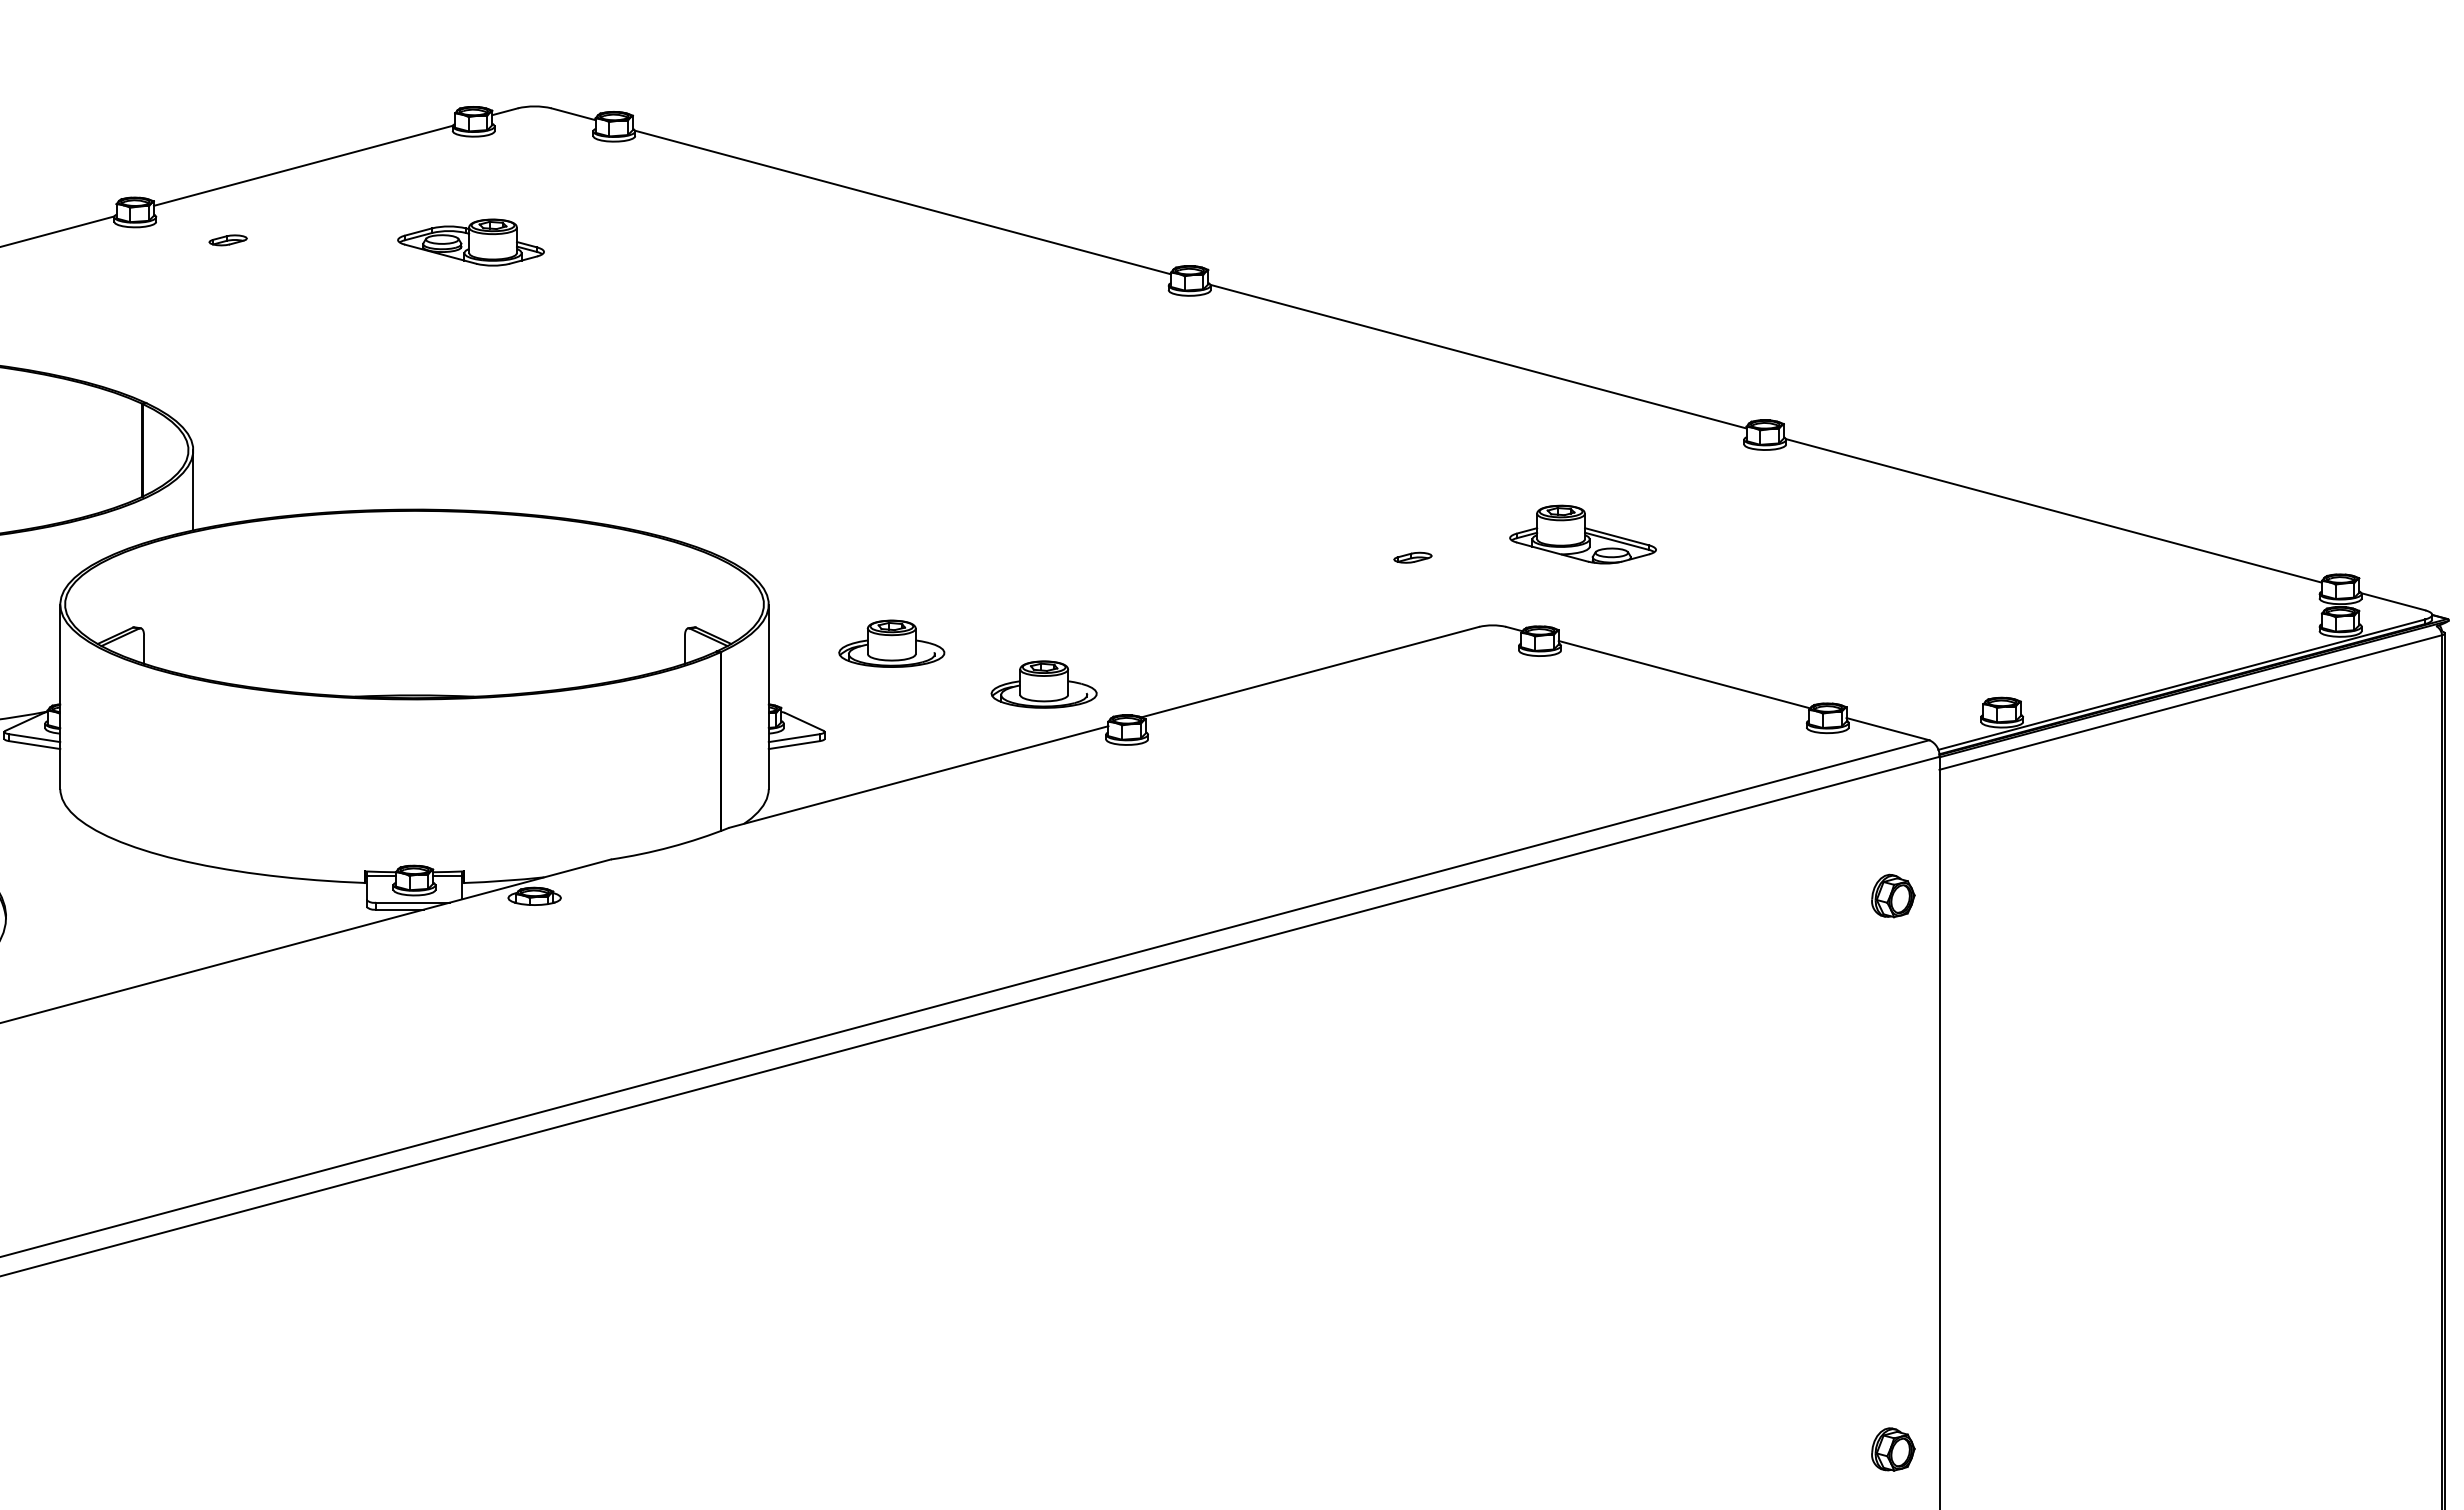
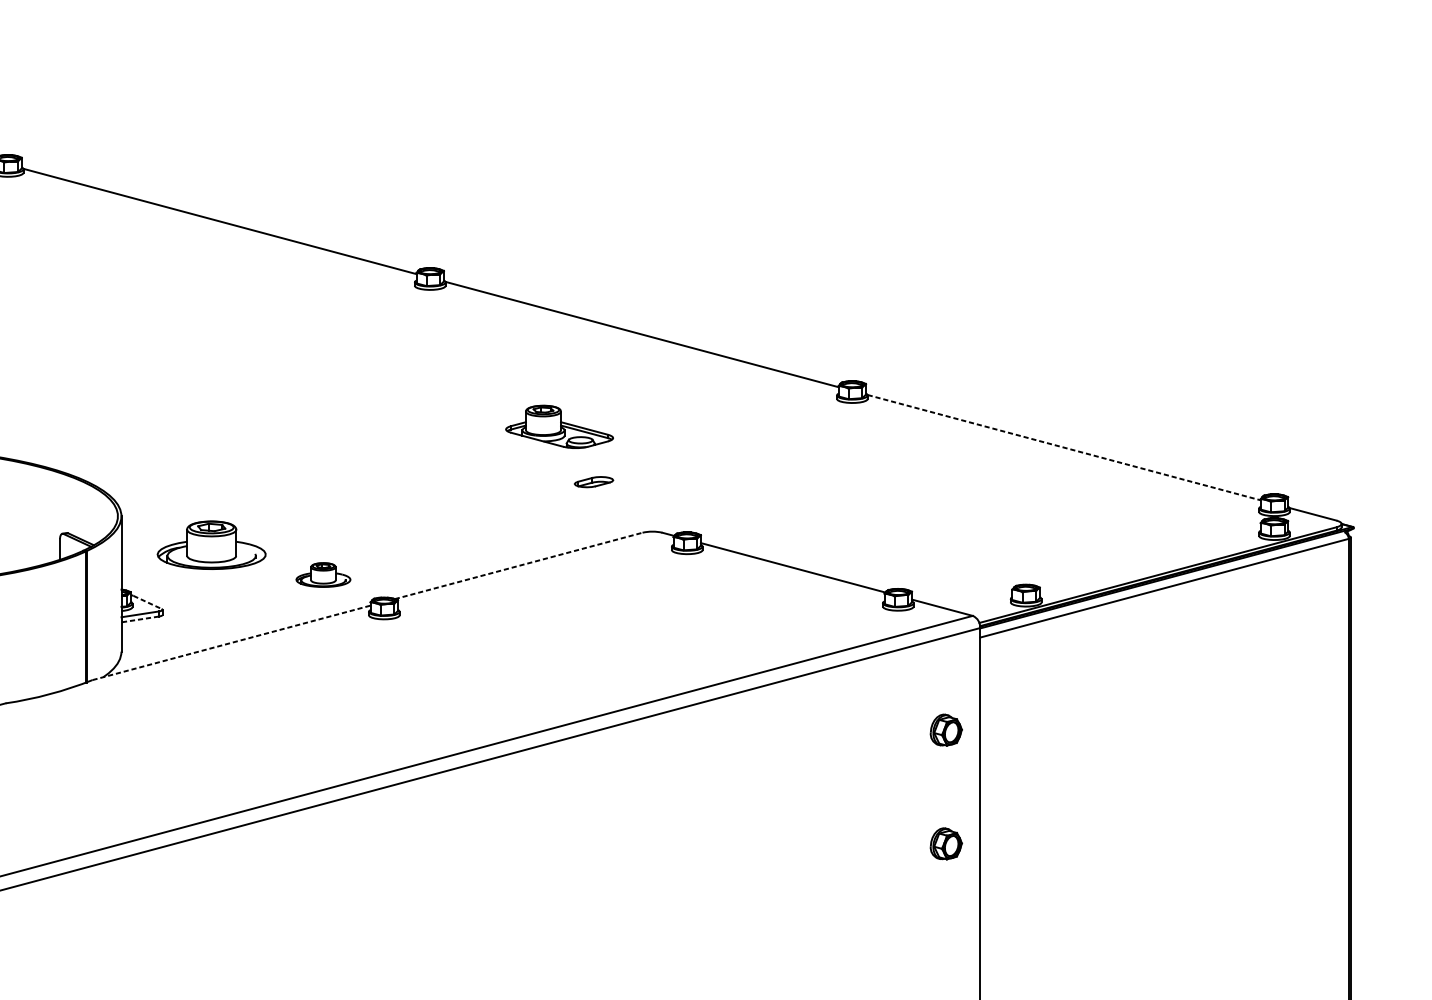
line: (2054, 511) -> (1064, 448), solid -> dashed
part: (1582, 534) -> (559, 426), moved
part: (1412, 557) -> (593, 481), size x1.4
part: (891, 643) -> (211, 544), size x1.4
line: (1310, 672) -> (518, 566), solid -> dashed
part: (1043, 684) -> (323, 575), size x0.7
line: (804, 722) -> (147, 602), solid -> dashed
line: (794, 745) -> (140, 619), solid -> dashed
line: (919, 776) -> (232, 642), solid -> dashed
part: (1893, 1050) -> (946, 843), added

